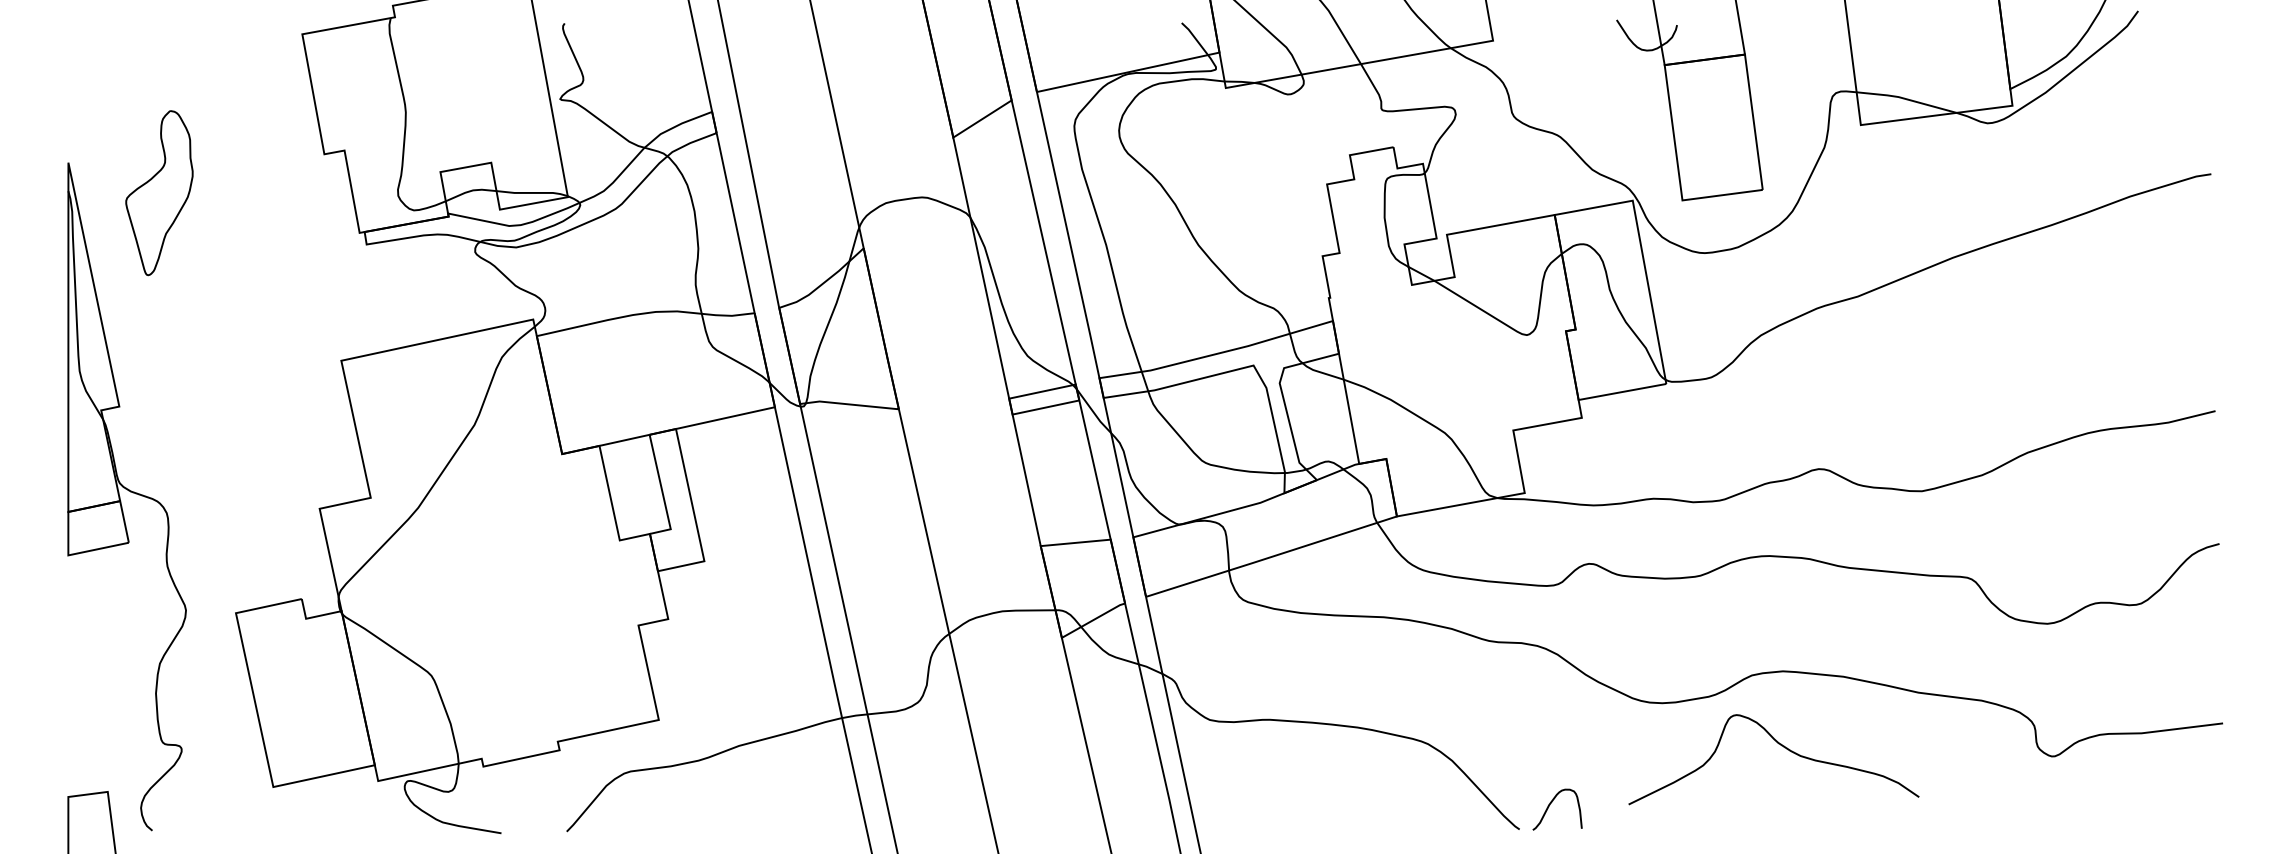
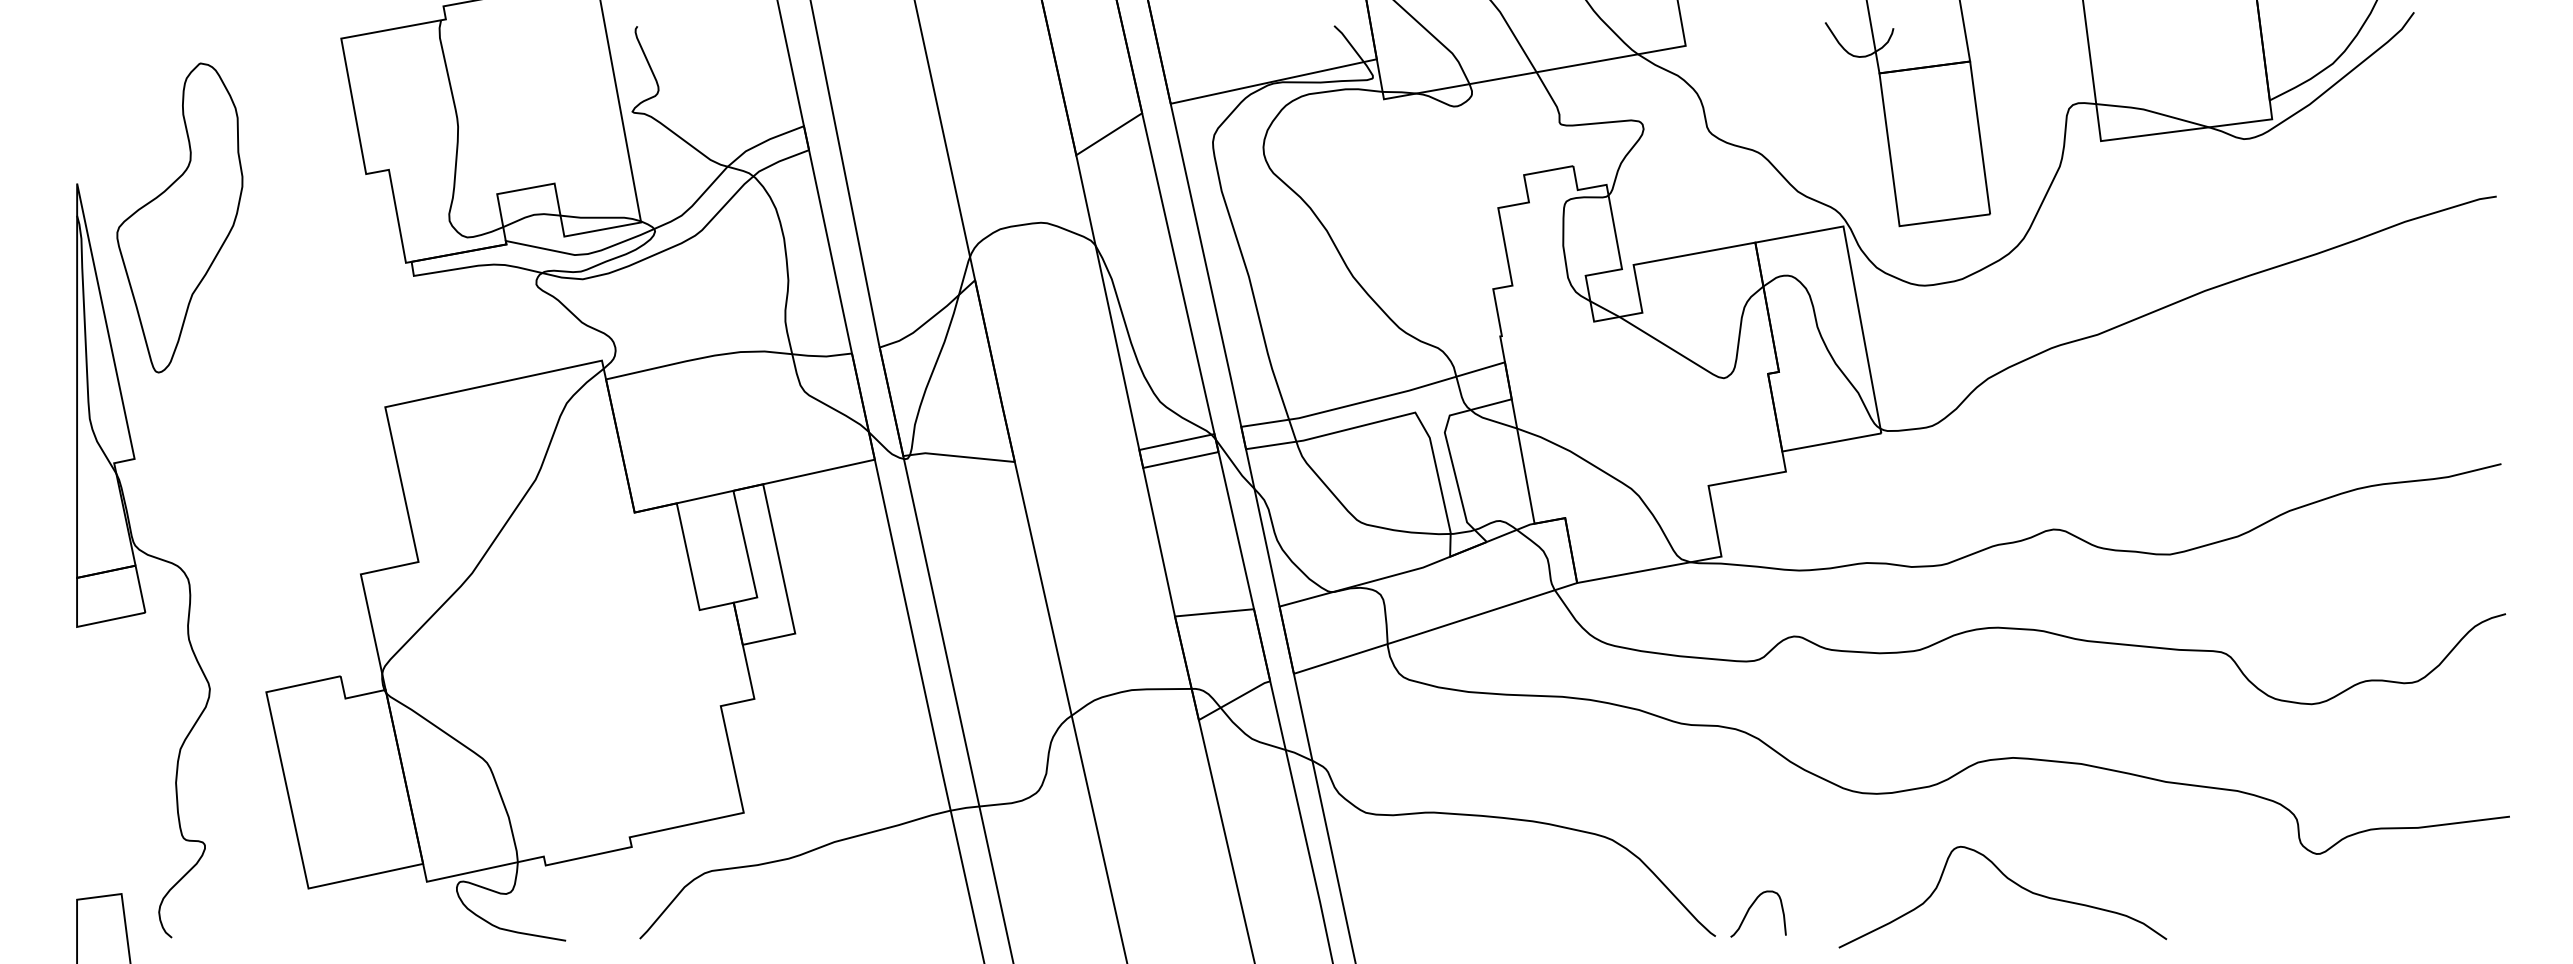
part: (159, 192) -> (179, 217), size x1.67
curve: (1781, 746) -> (2011, 882), moved

